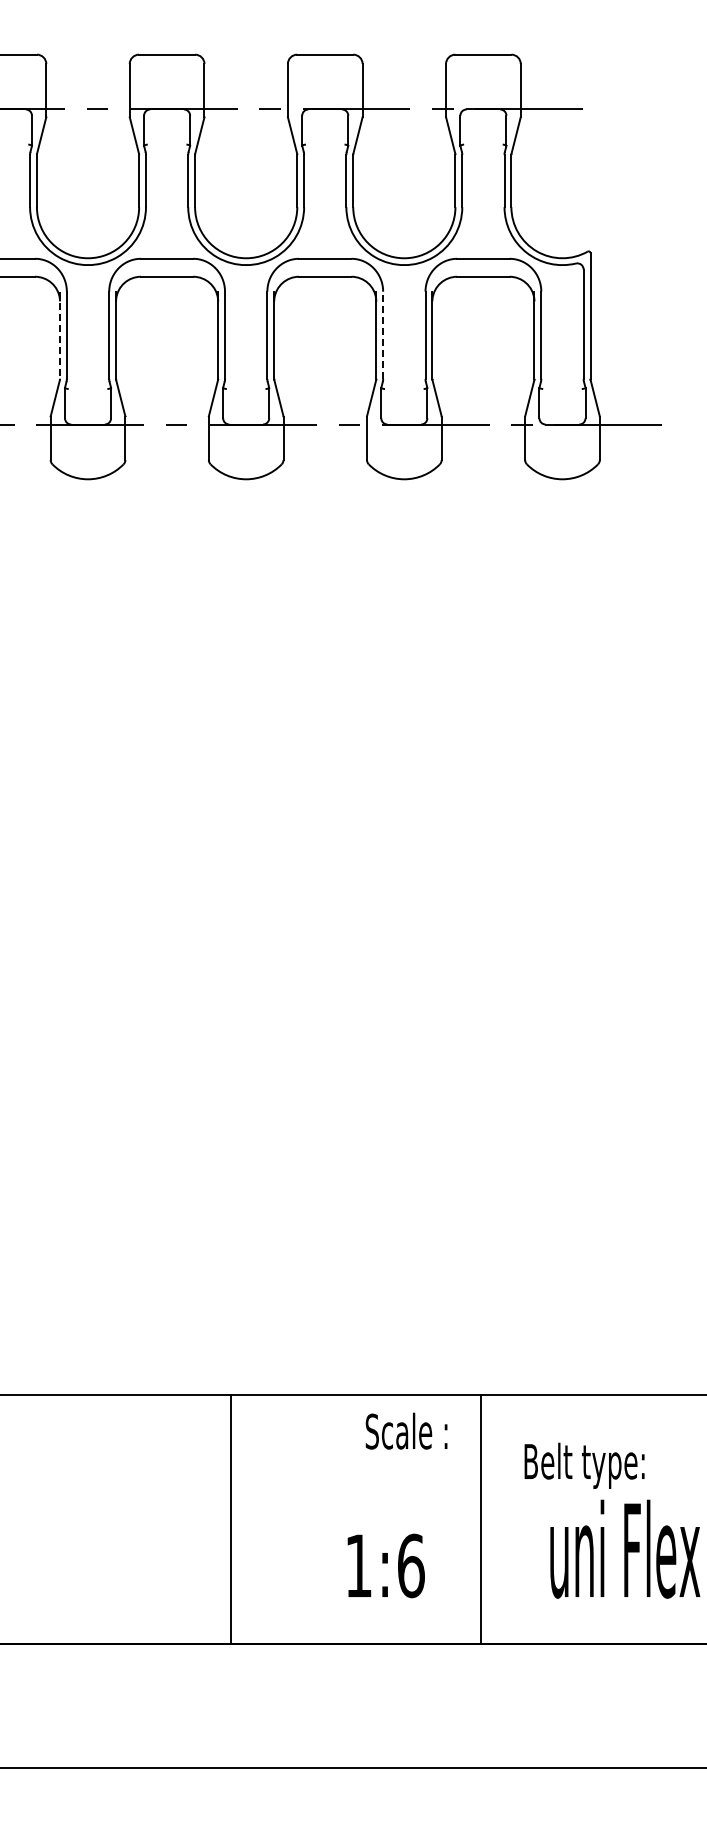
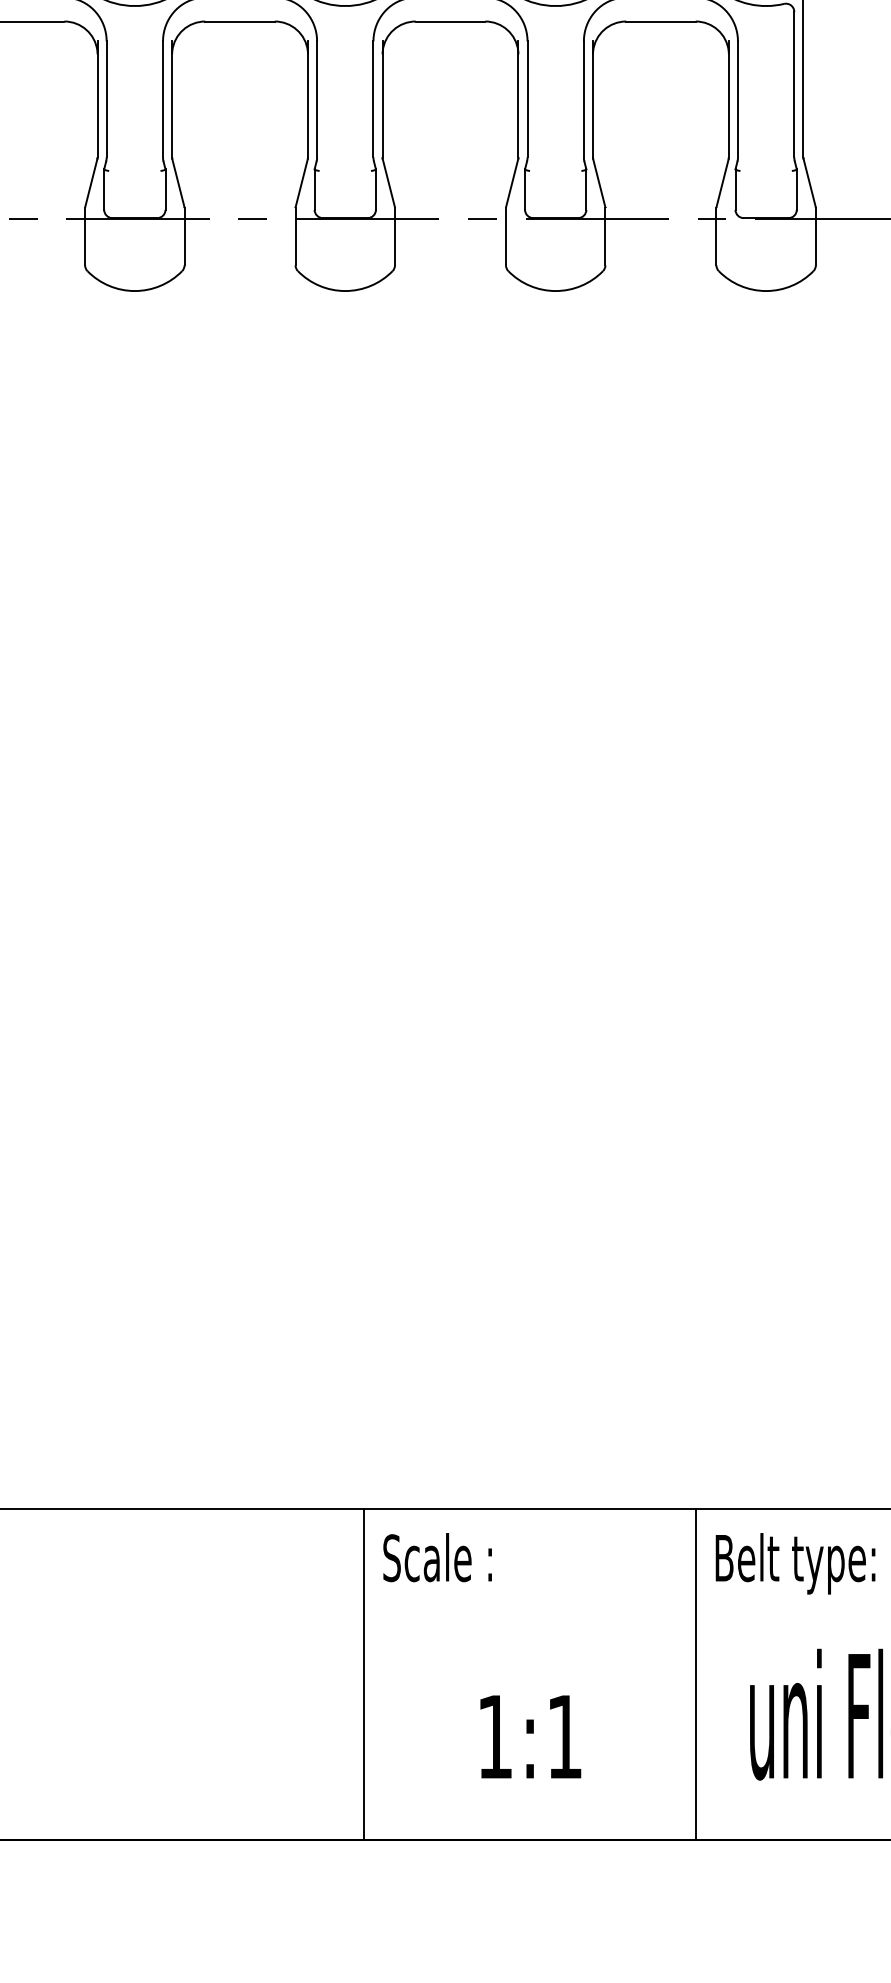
line: (60, 335) -> (98, 99), dashed -> solid
line: (383, 335) -> (527, 99), dashed -> solid
text: (406, 1430) -> (437, 1556), moved
text: (584, 1465) -> (795, 1563), moved
line: (230, 1518) -> (364, 1673), moved
line: (480, 1518) -> (695, 1673), moved
text: (411, 1565) -> (565, 1736), 1:6 -> 1:1

